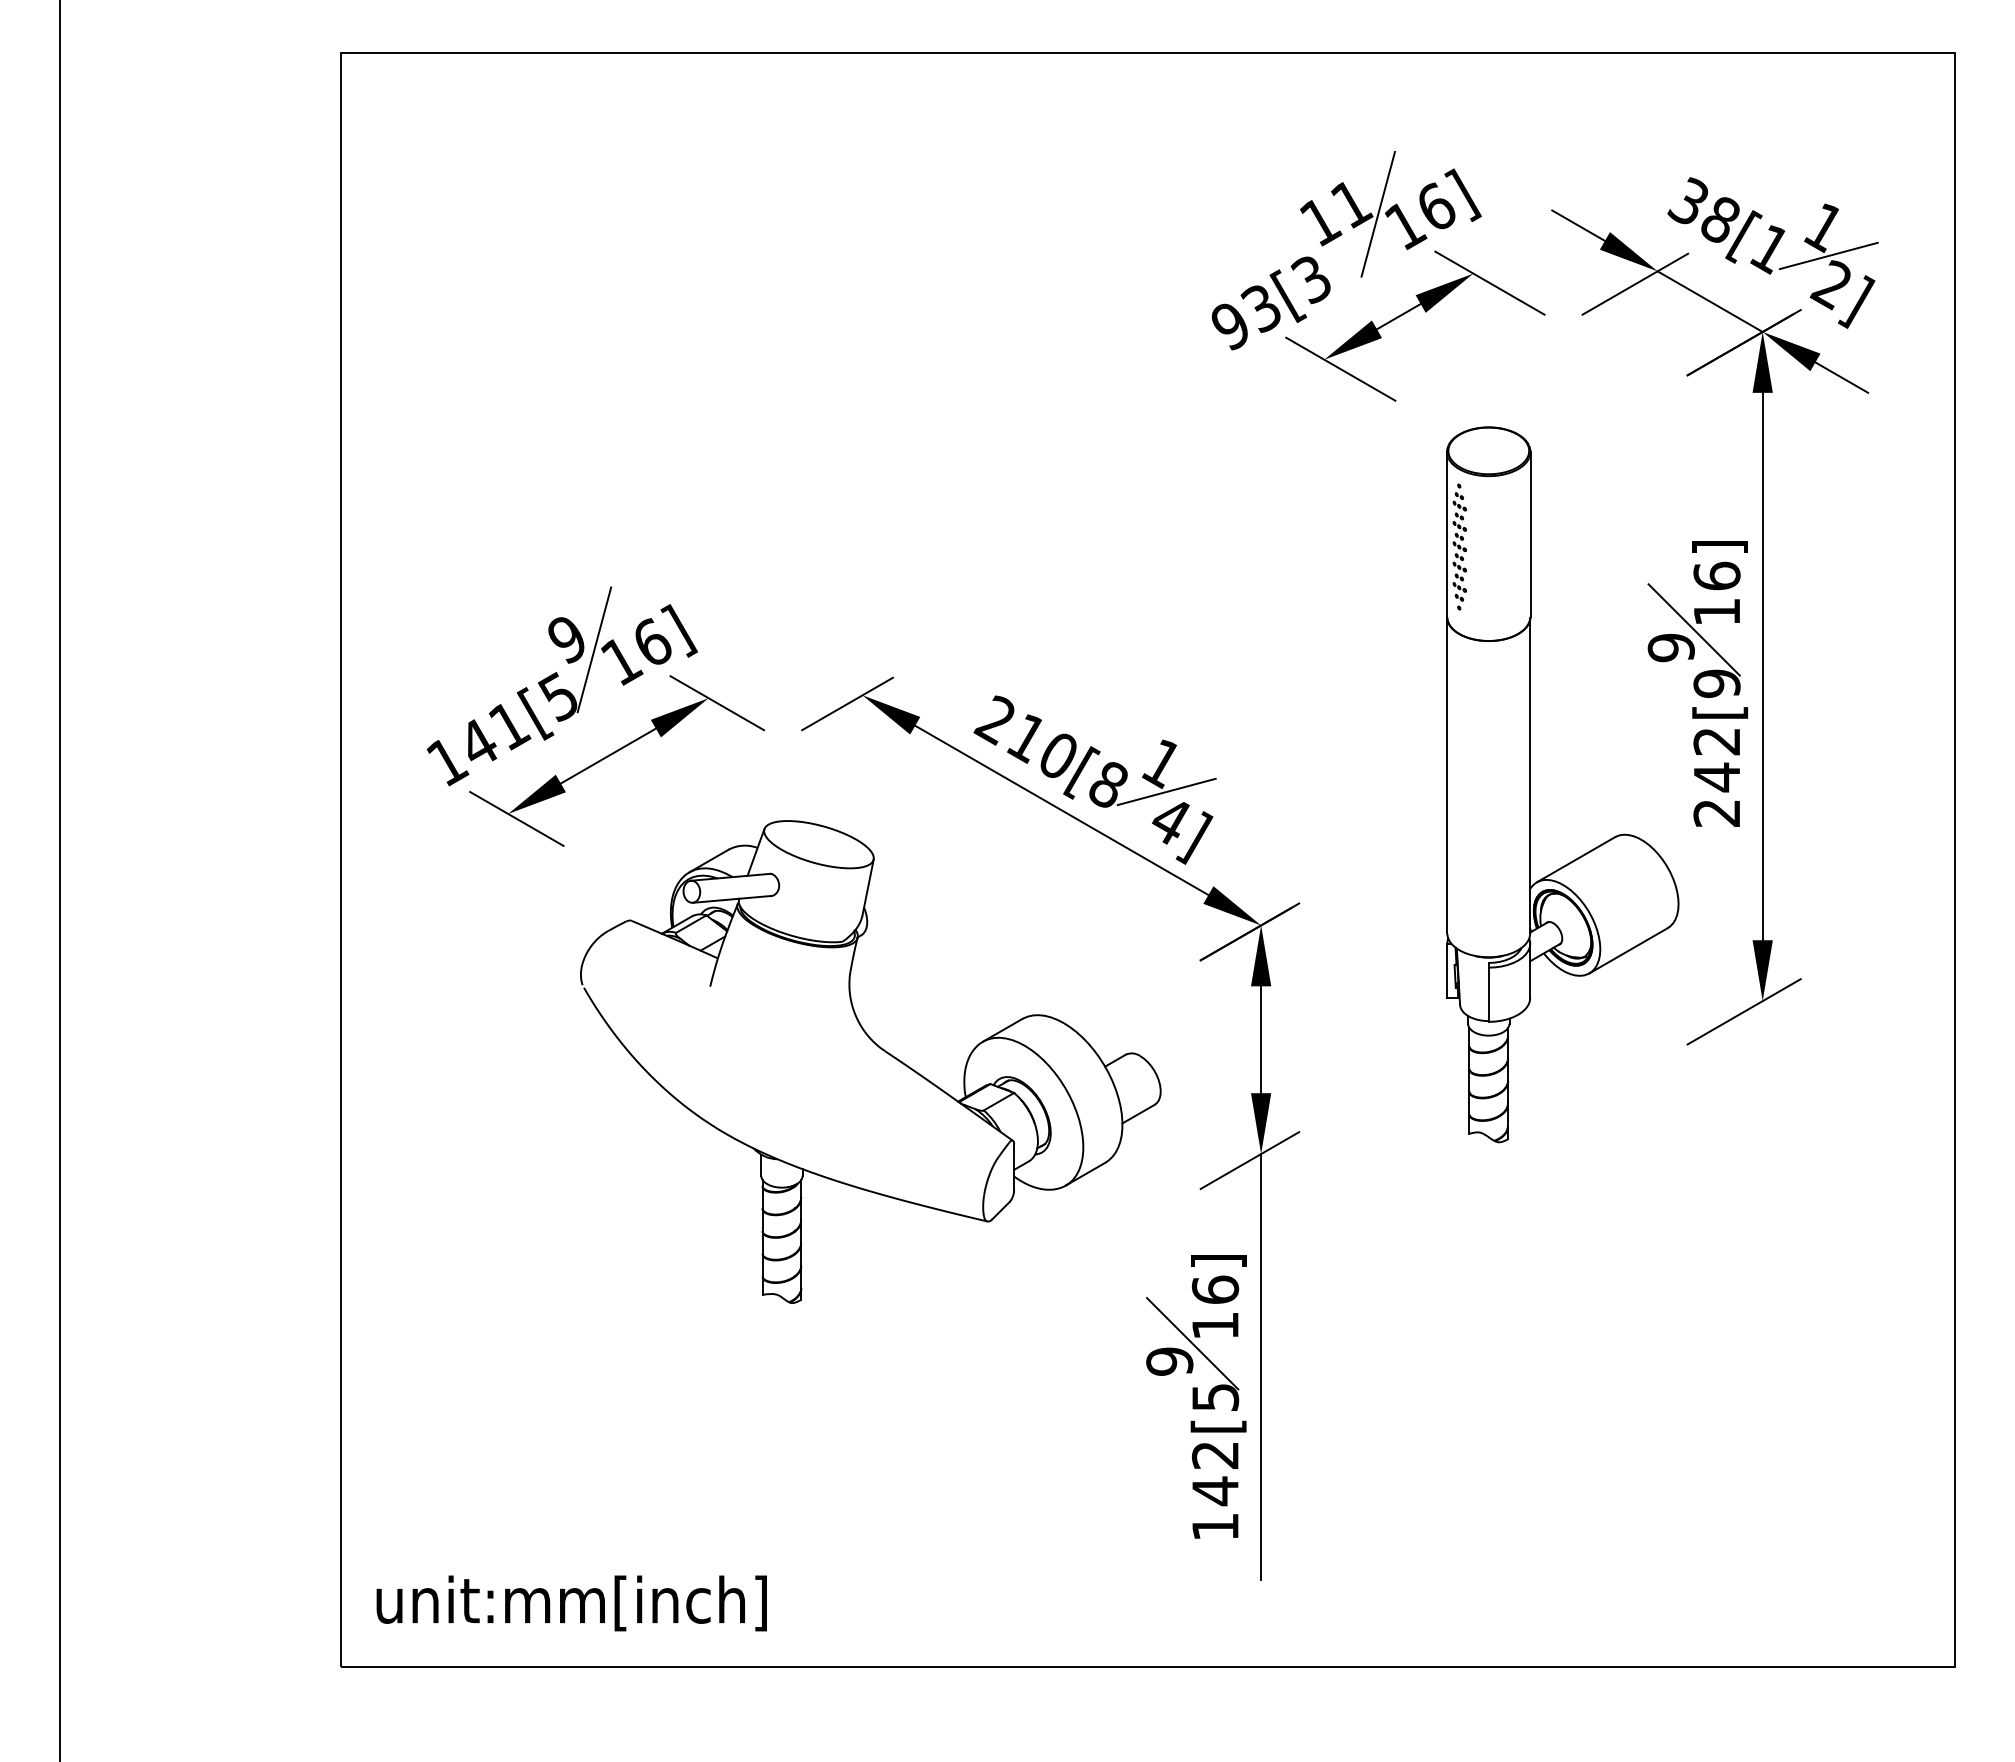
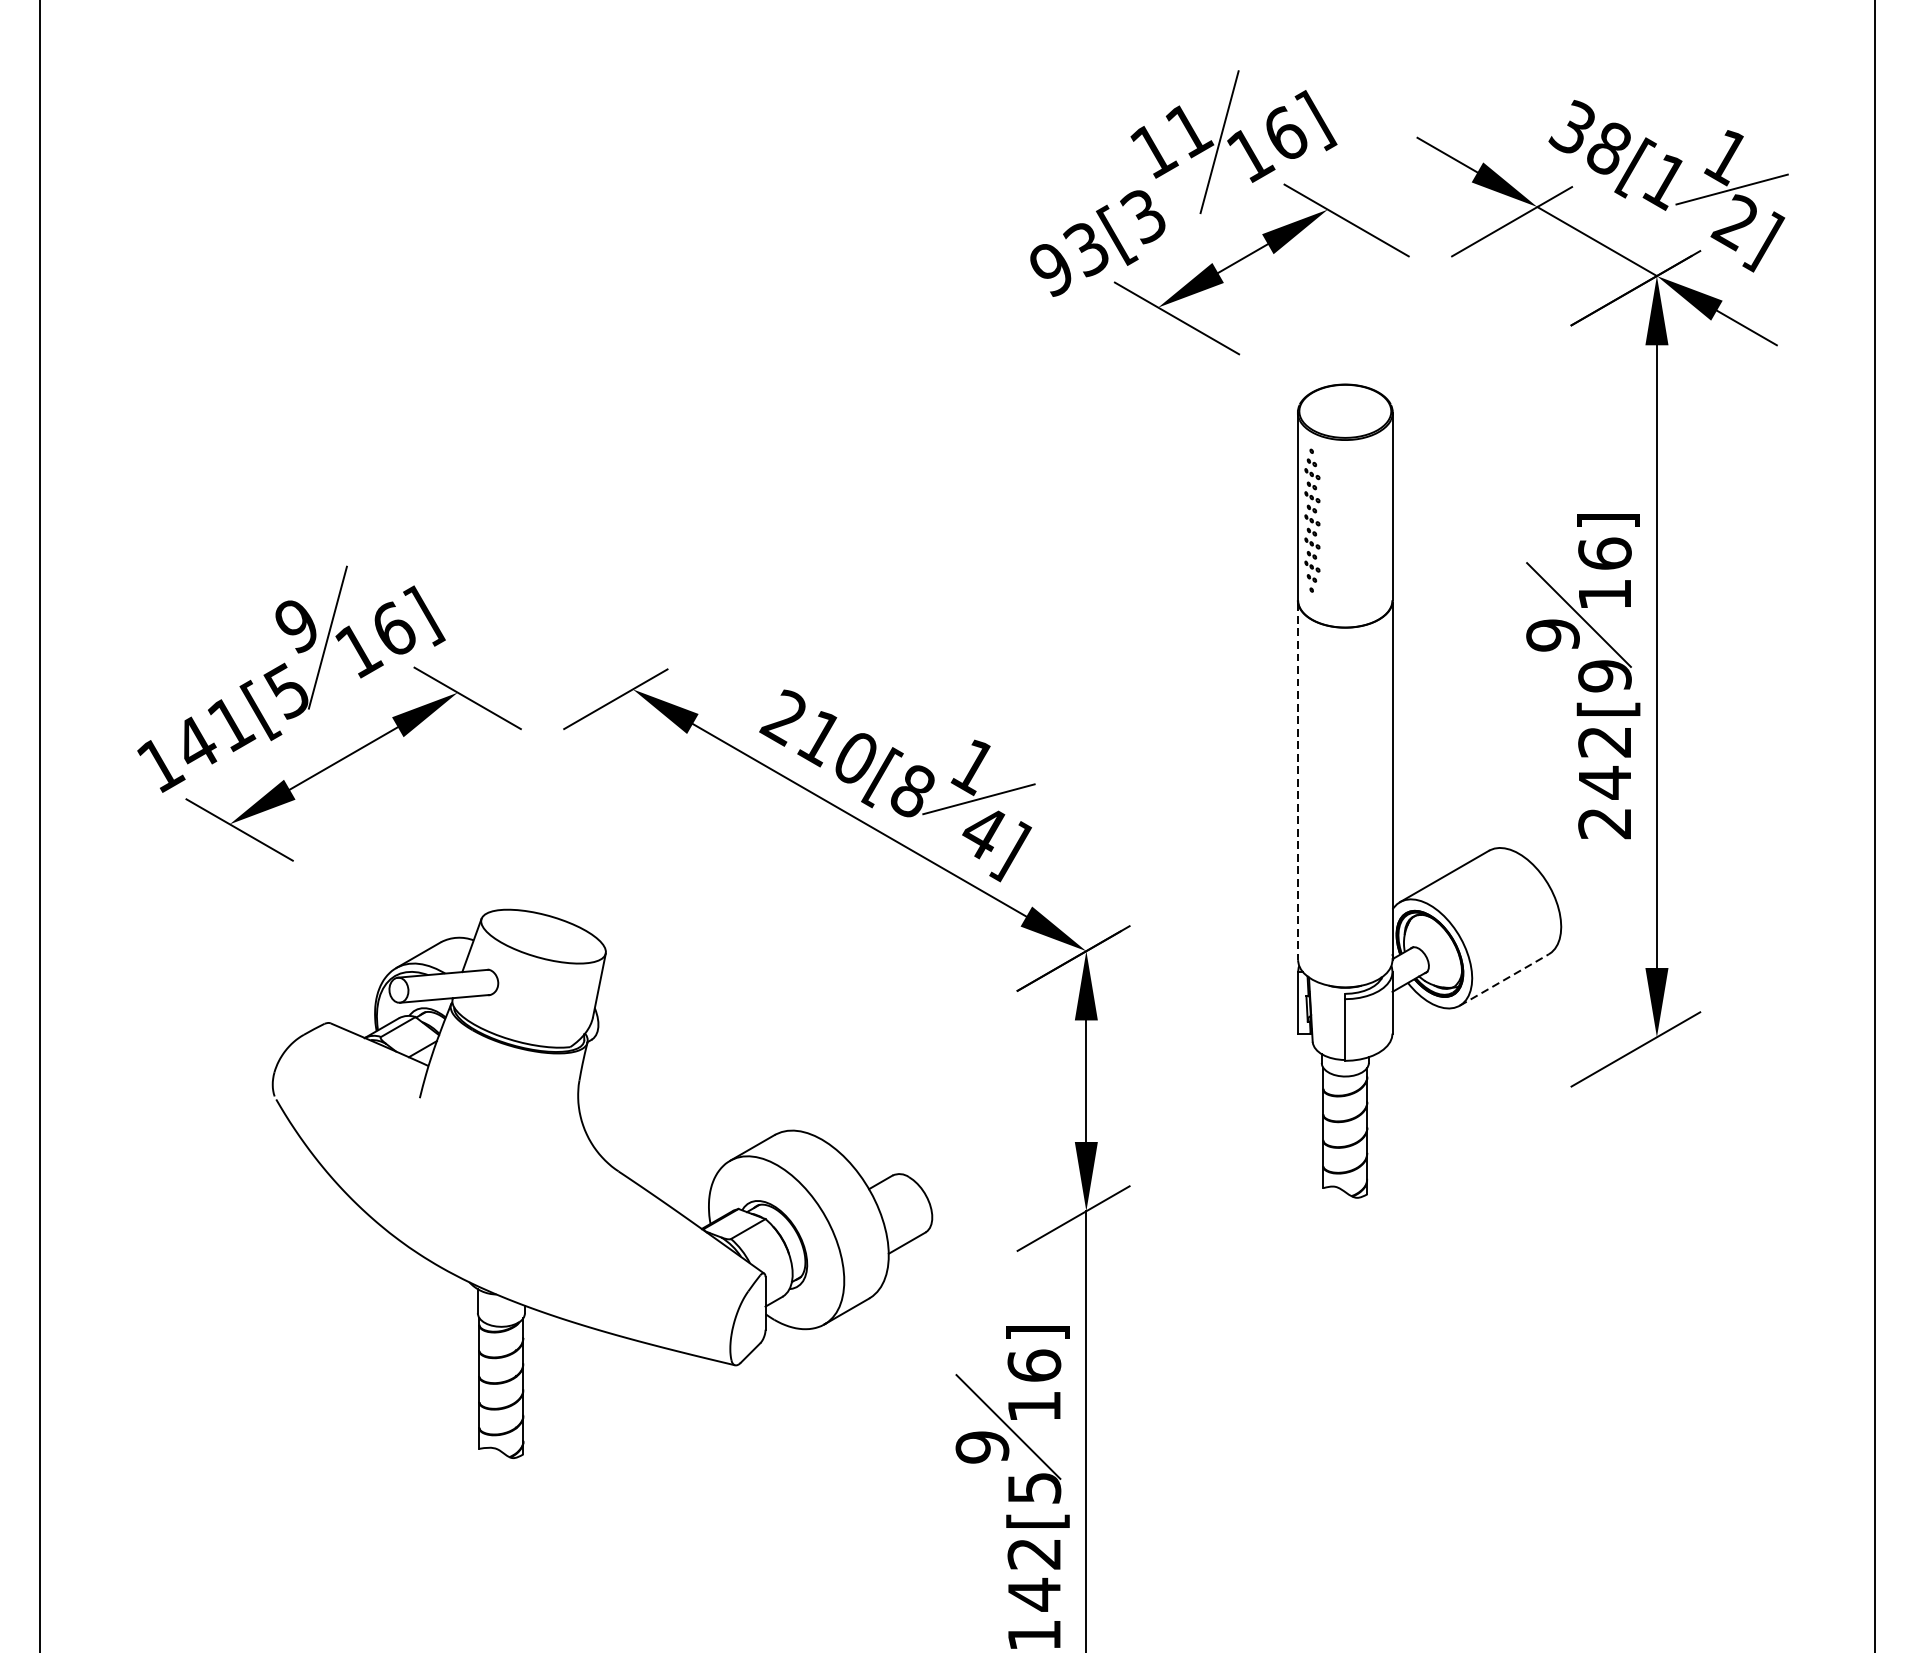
line: (1447, 776) -> (1298, 781), solid -> dashed
line: (1629, 950) -> (1505, 979), solid -> dashed
part: (880, 1049) -> (613, 1169), moved

